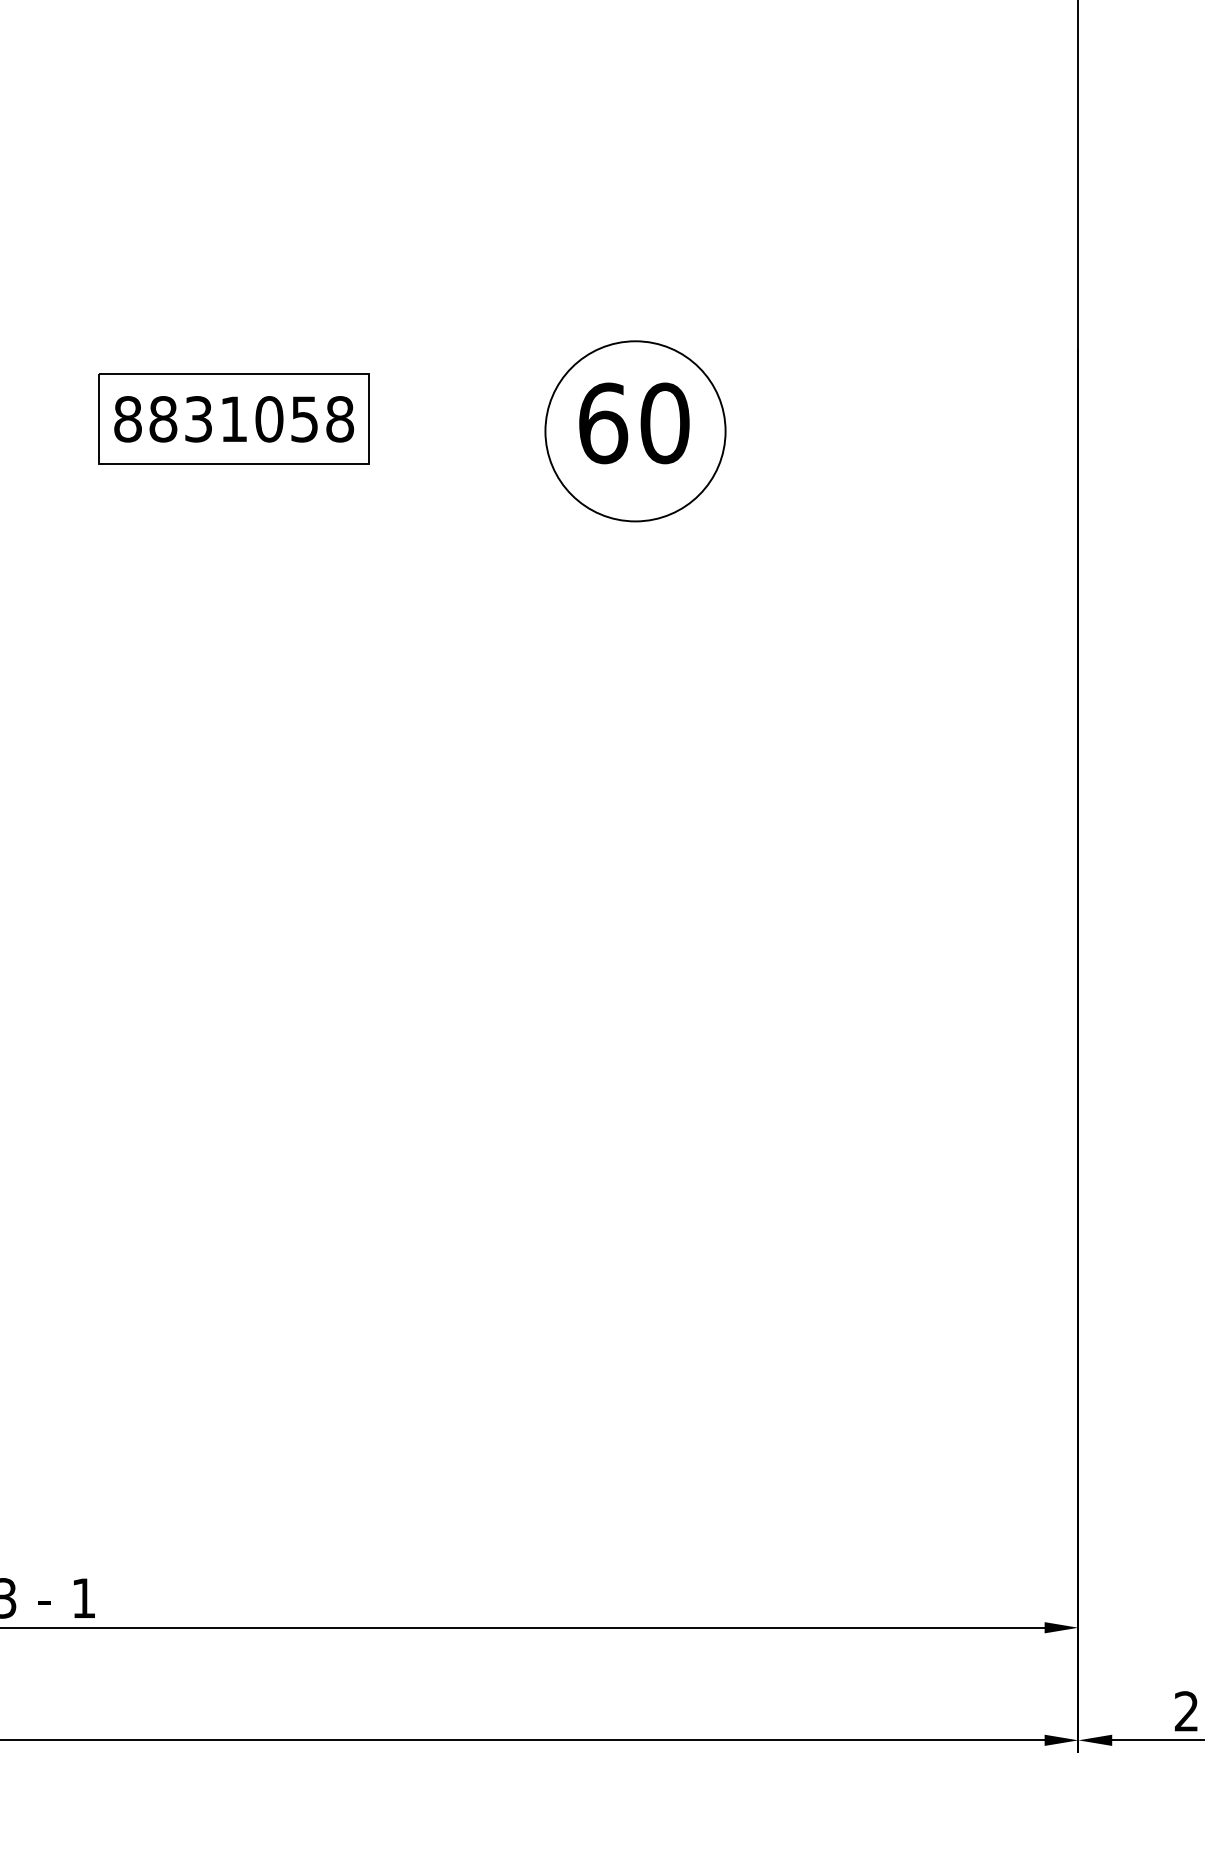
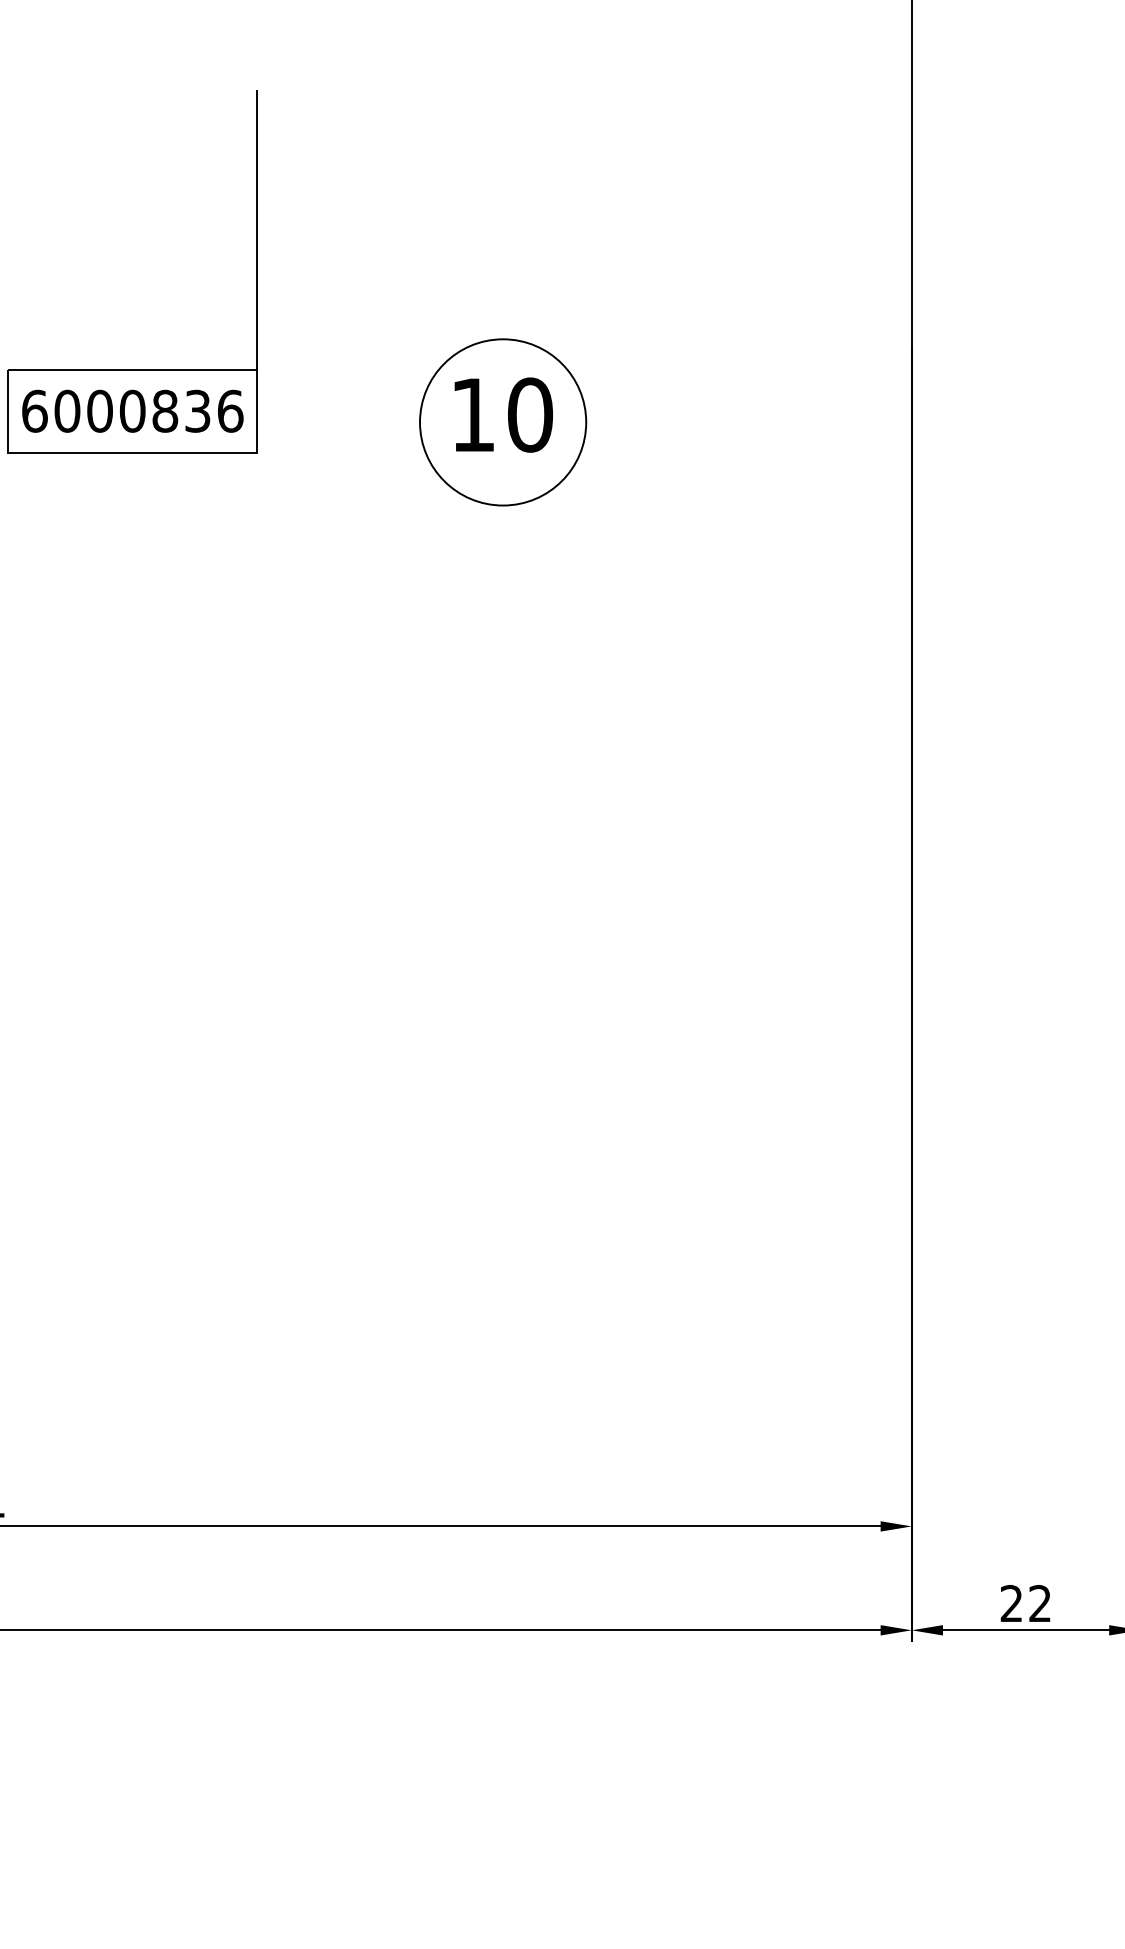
line: (369, 222) -> (257, 229), added
text: (233, 418) -> (132, 410), 8831058 -> 6000836
text: (603, 422) -> (473, 414), 60 -> 10

